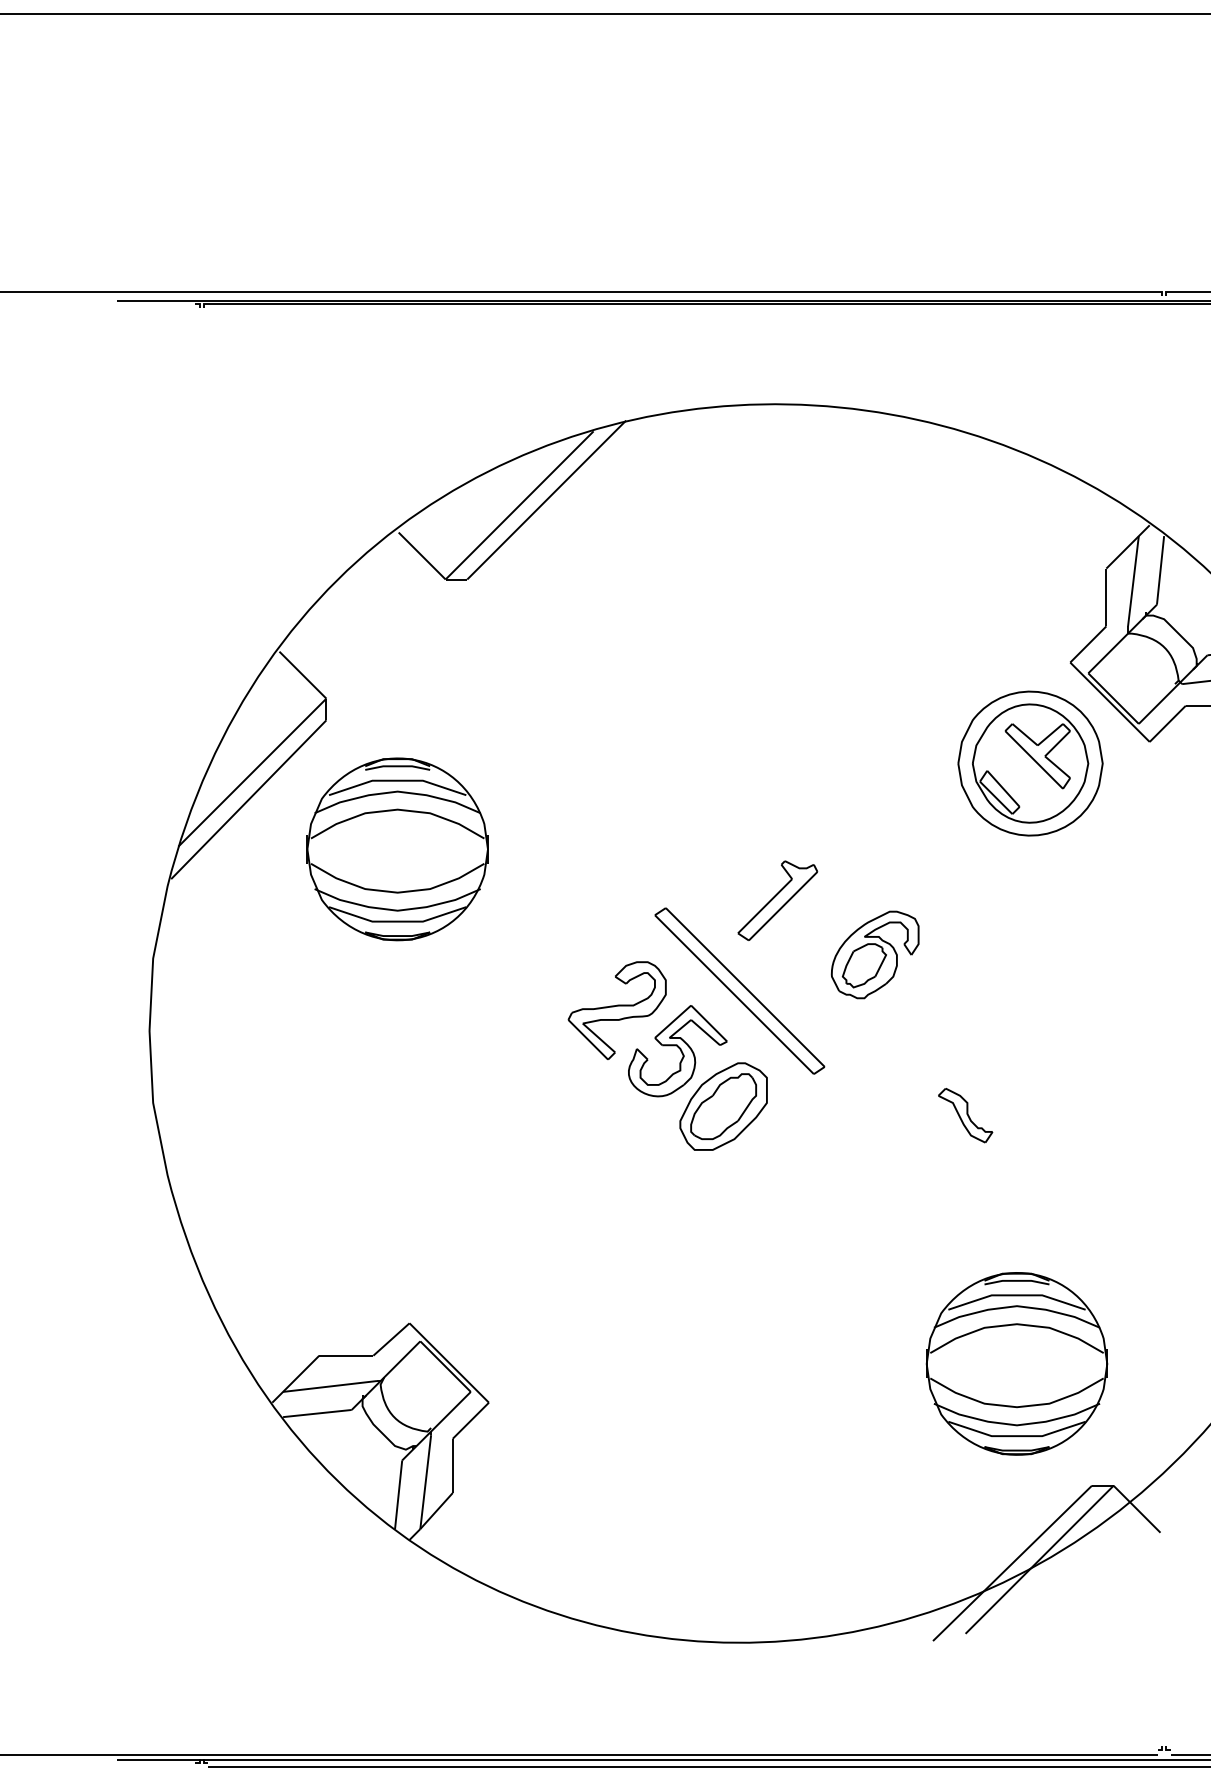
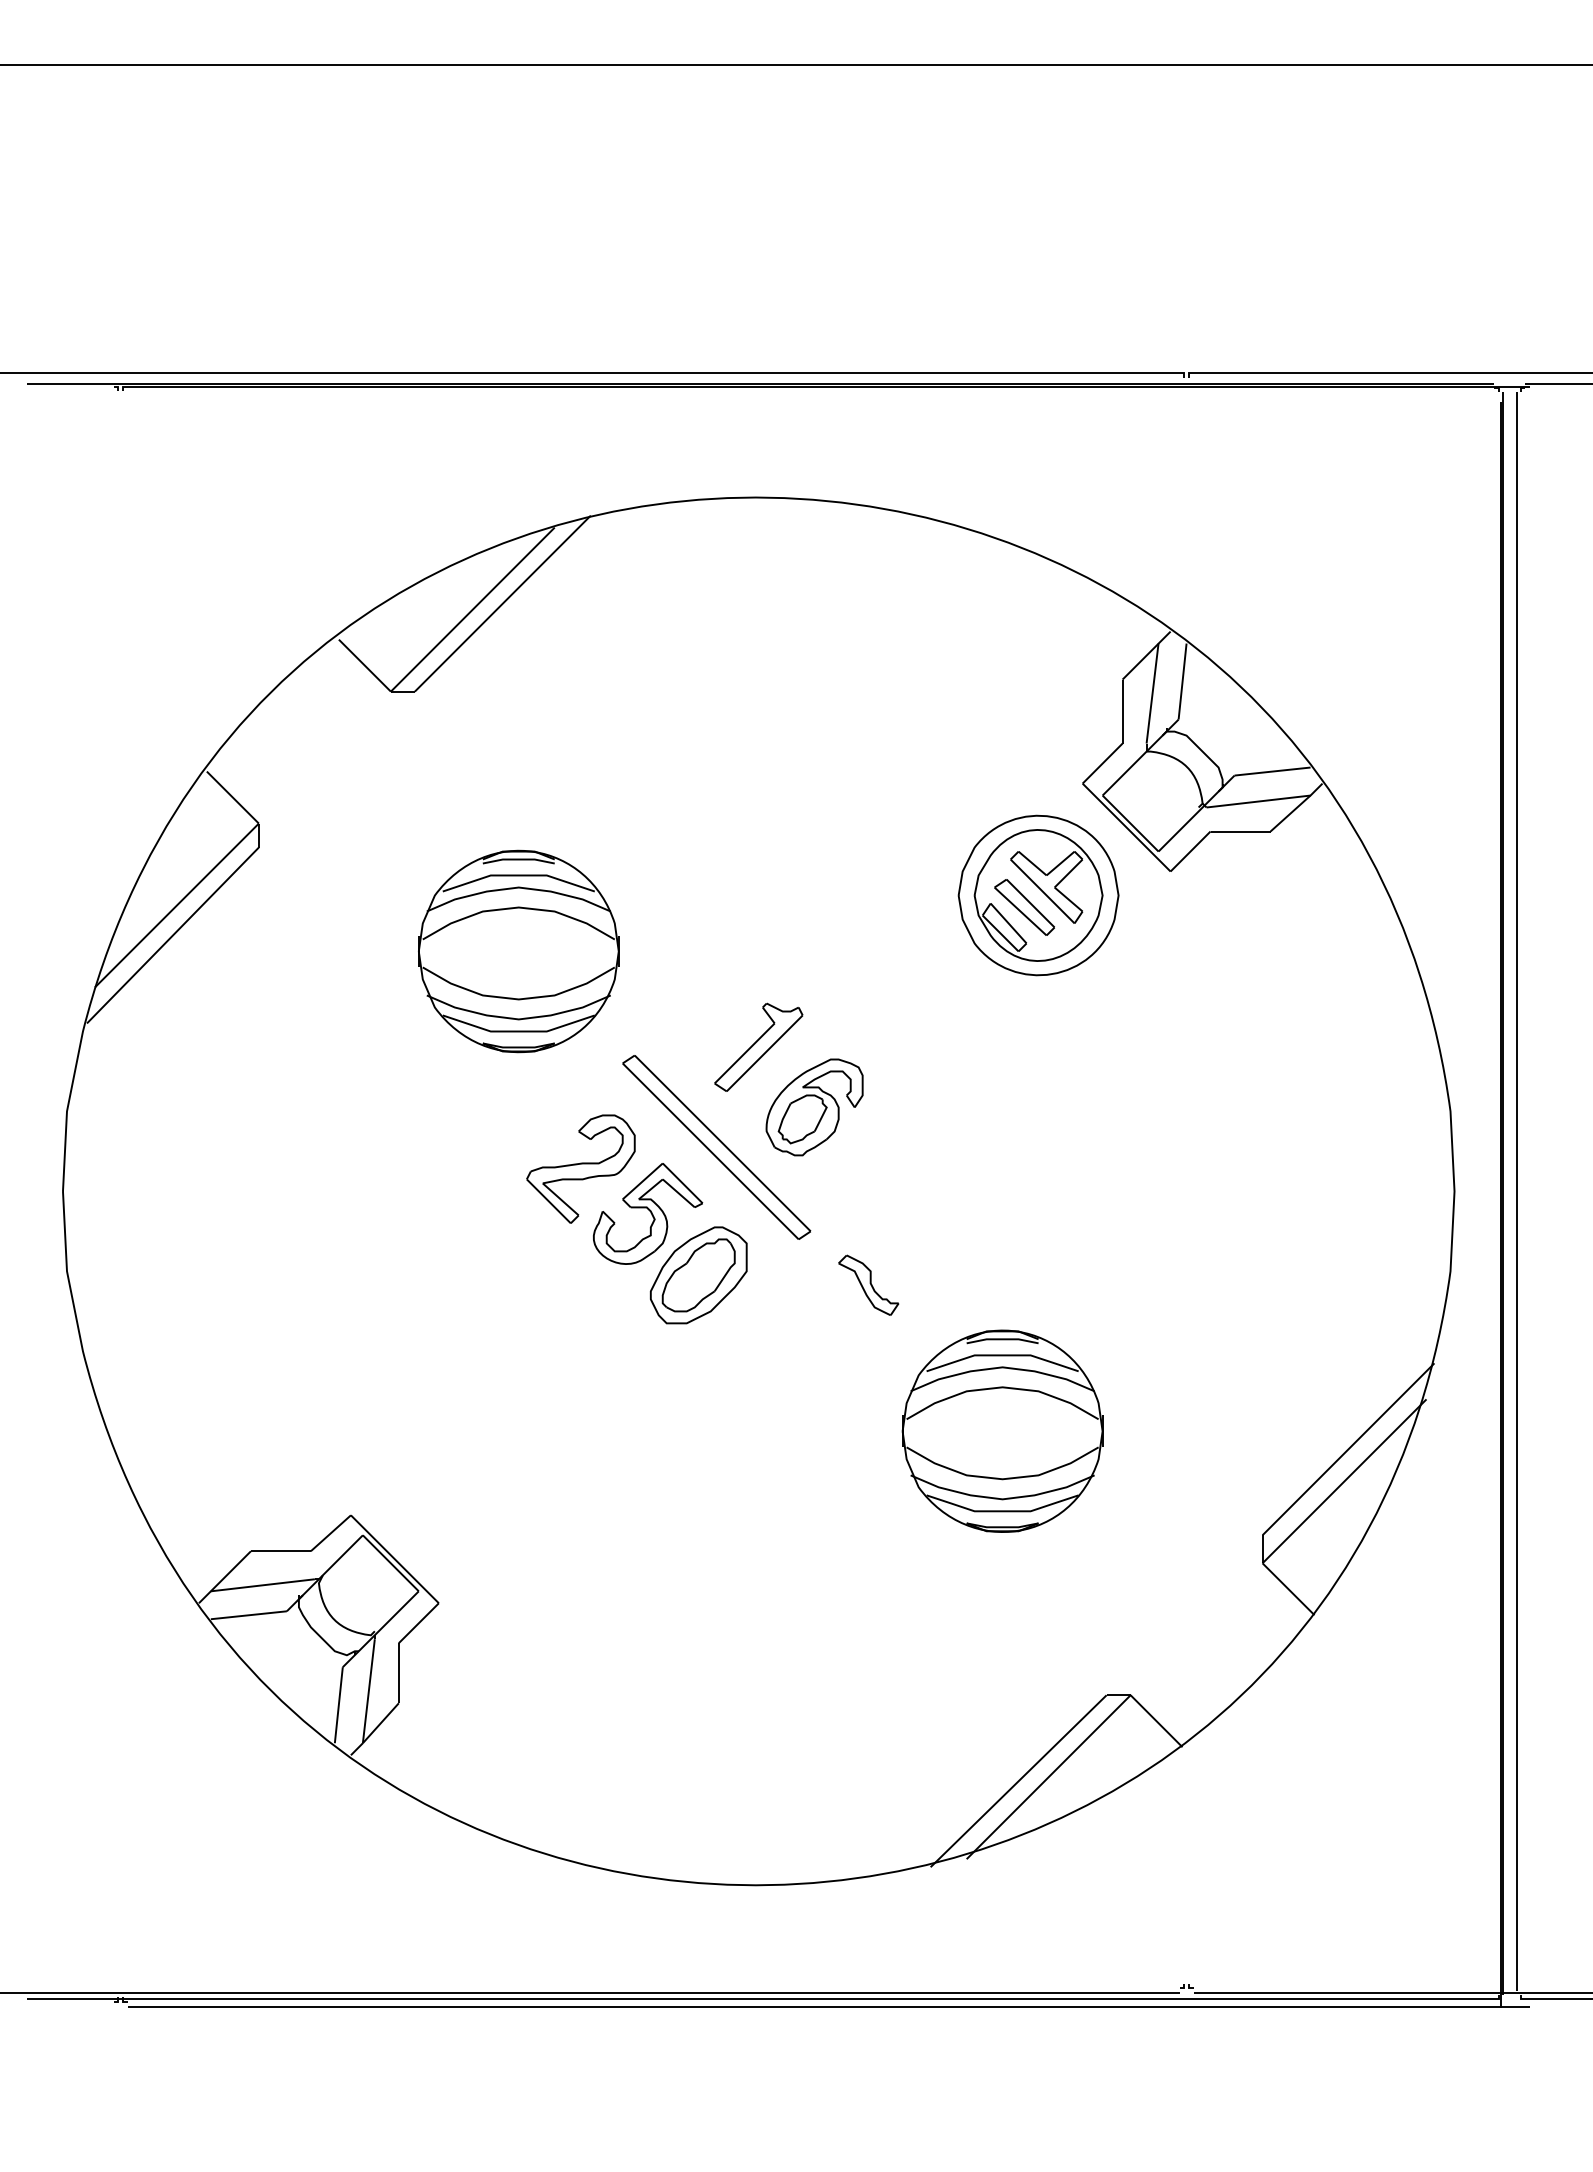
part: (1017, 774) -> (1024, 907), added
part: (397, 849) -> (518, 951), moved
part: (875, 955) -> (814, 1107), moved
part: (965, 1114) -> (868, 1284), moved
part: (1016, 1363) -> (1002, 1430), moved

